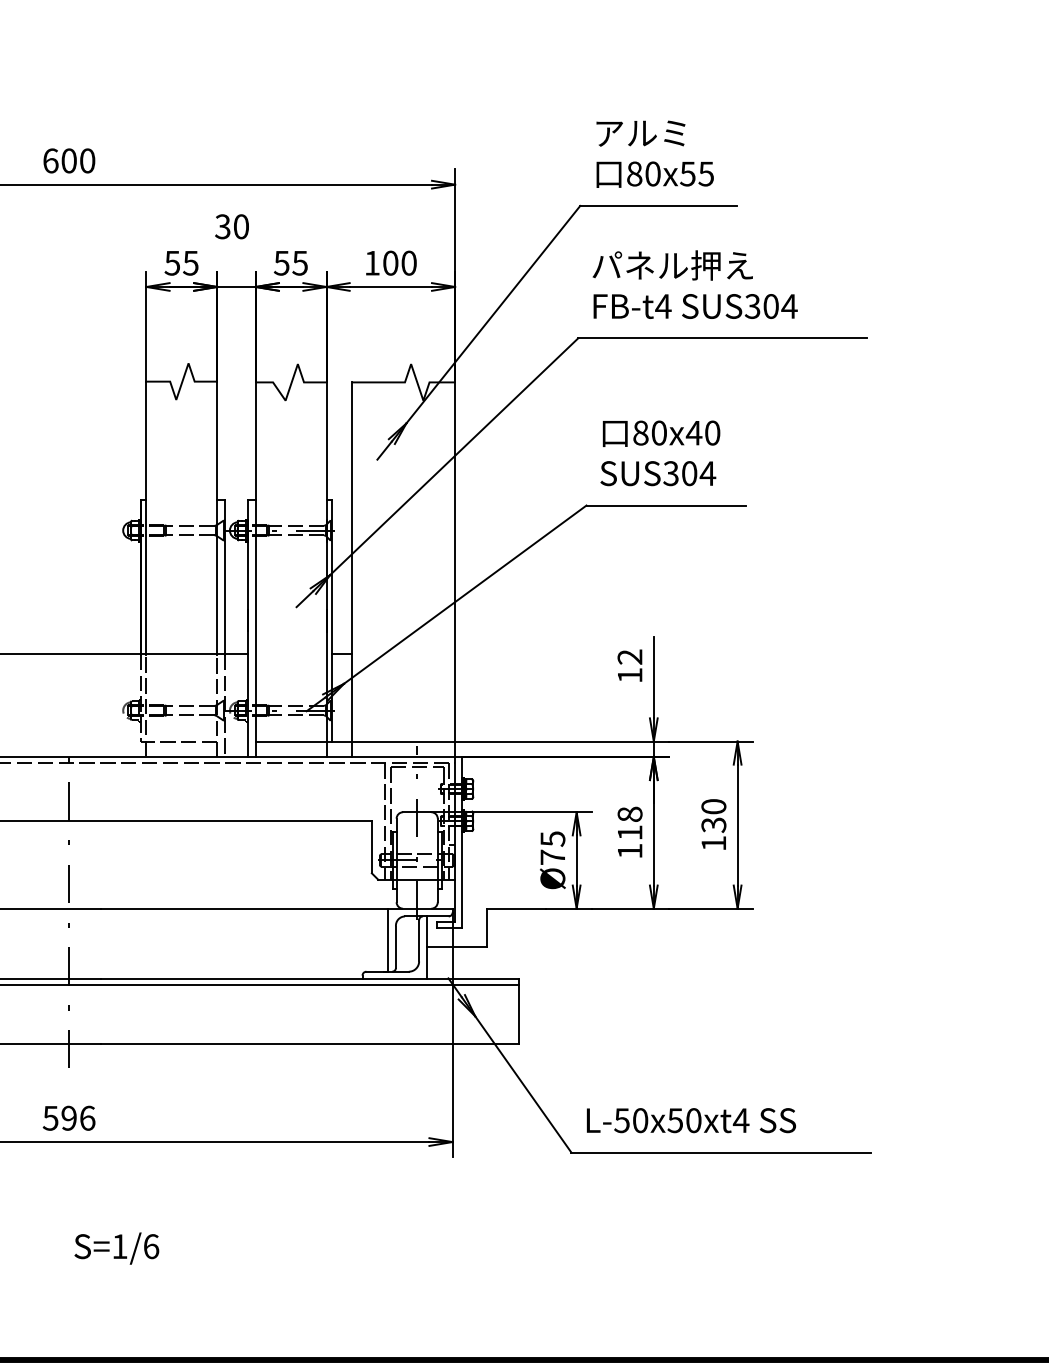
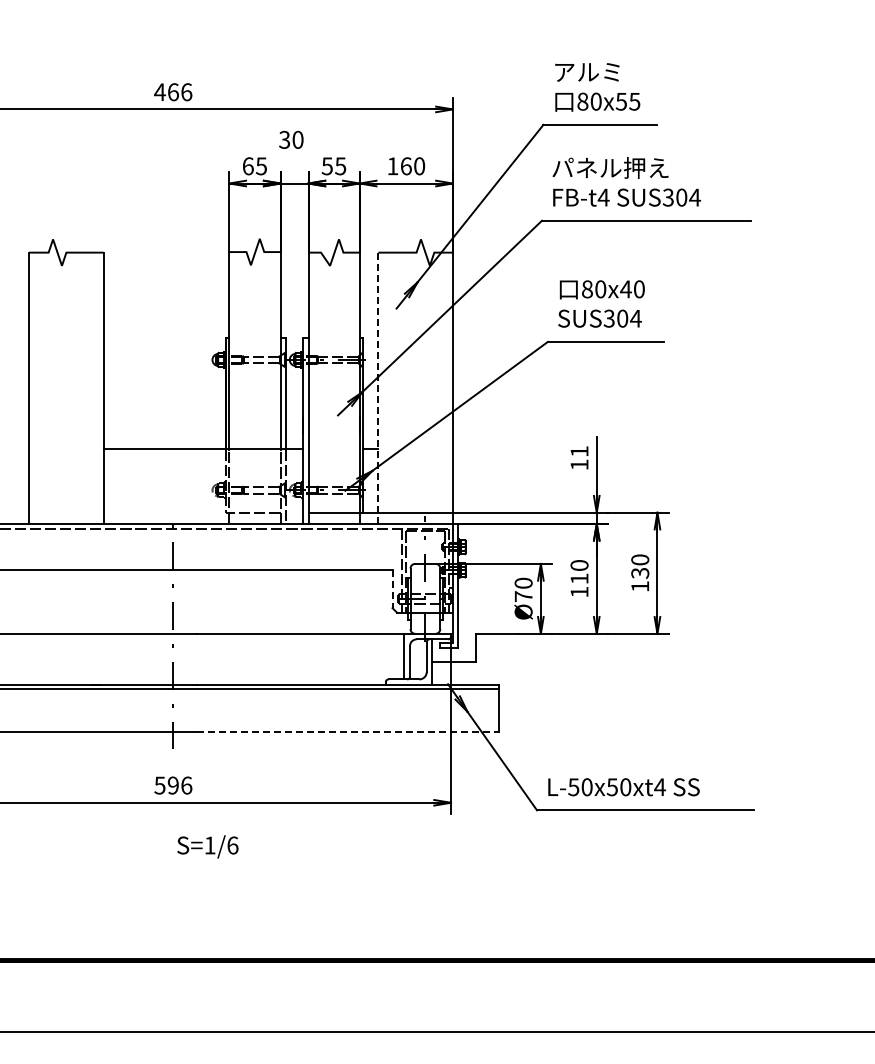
text: (69, 161) -> (173, 92), 600 -> 466
text: (171, 263) -> (247, 166), 55 -> 65
text: (389, 263) -> (405, 166), 100 -> 160
line: (352, 570) -> (378, 388), solid -> dashed
text: (629, 656) -> (579, 451), 12 -> 11
text: (629, 814) -> (579, 565), 118 -> 110
text: (552, 839) -> (523, 583), Ø75 -> Ø70
line: (371, 847) -> (392, 589), solid -> dashed
line: (311, 1043) -> (348, 731), solid -> dashed
text: (116, 1247) -> (207, 846), moved

